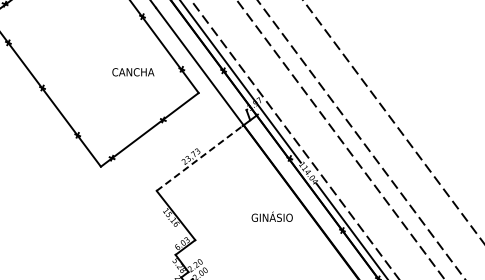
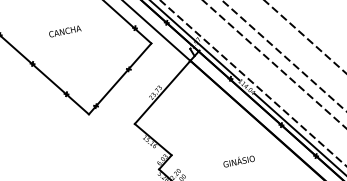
text: (133, 72) -> (65, 31), moved
line: (200, 158) -> (162, 92), dashed -> solid
text: (271, 216) -> (238, 160), moved

